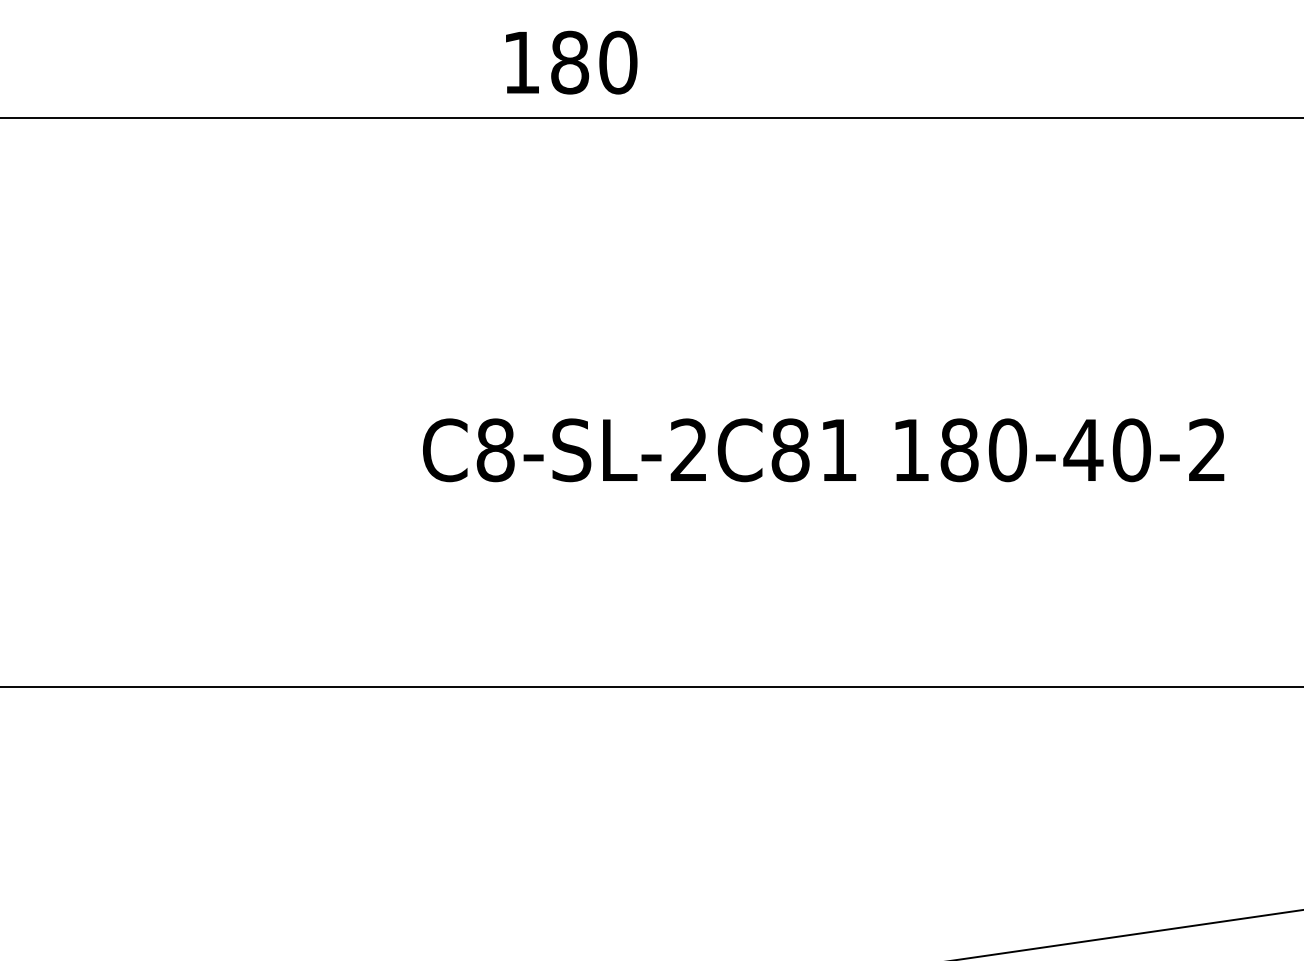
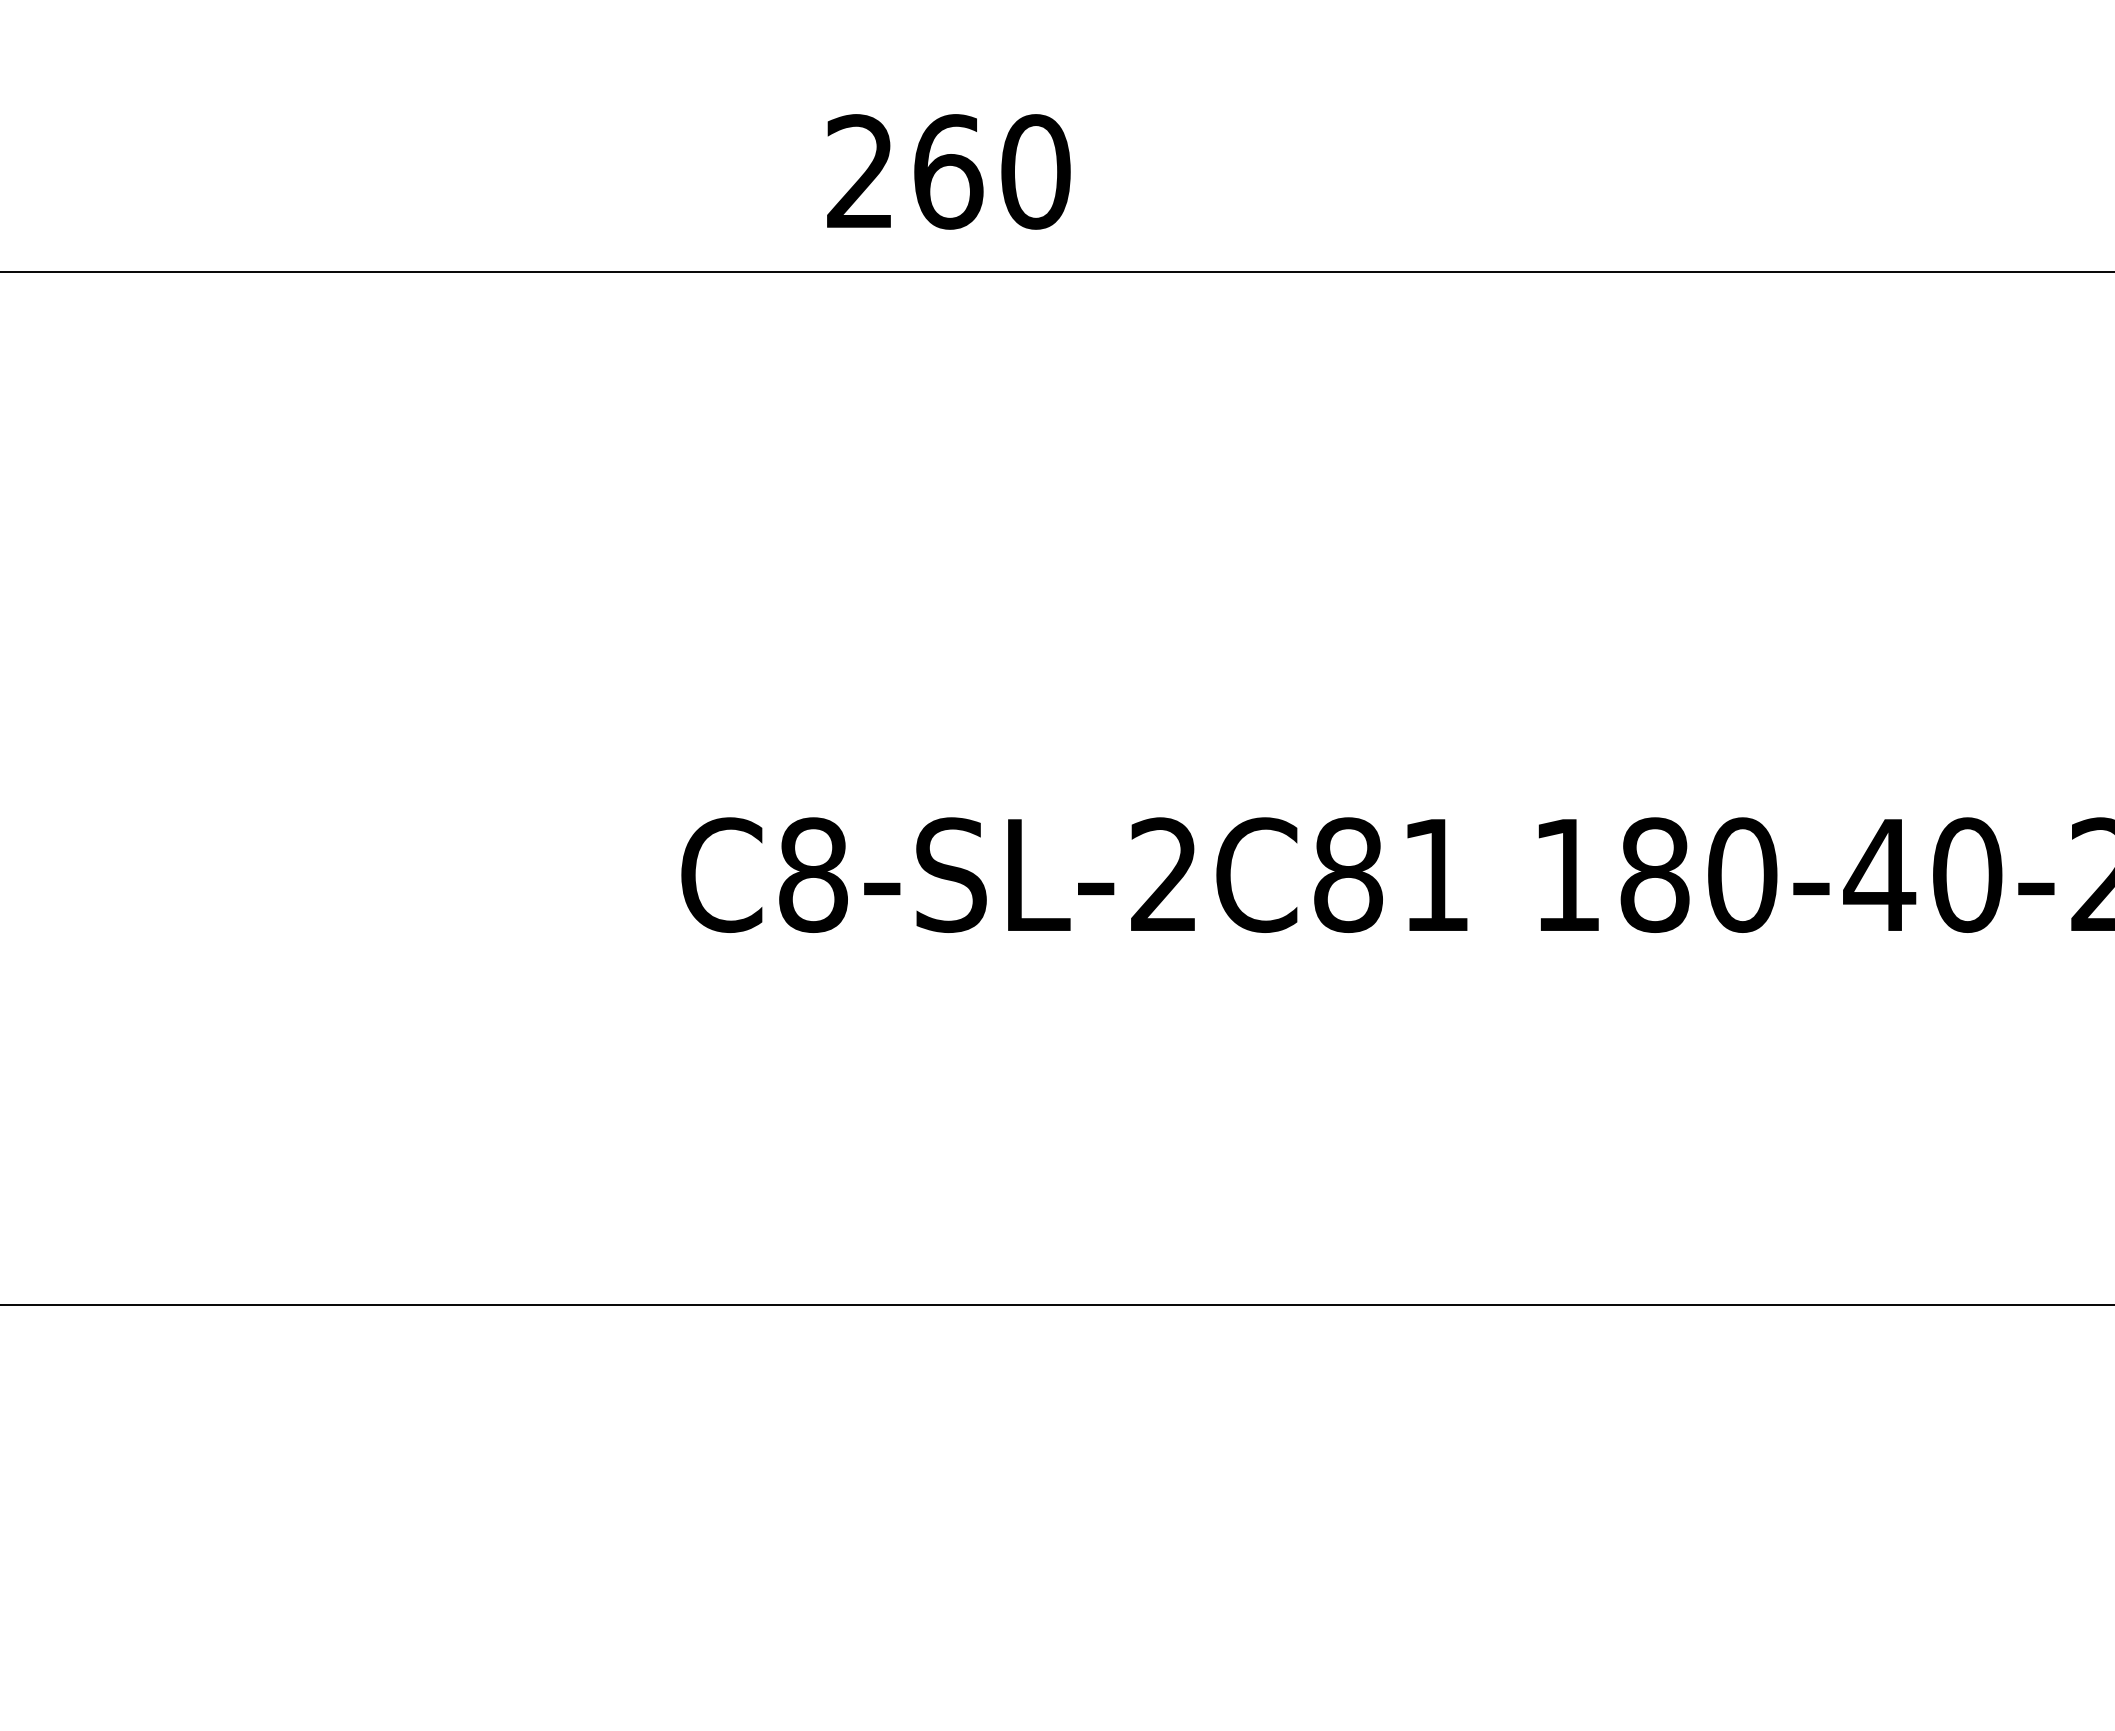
text: (546, 62) -> (905, 171), 180 -> 260

